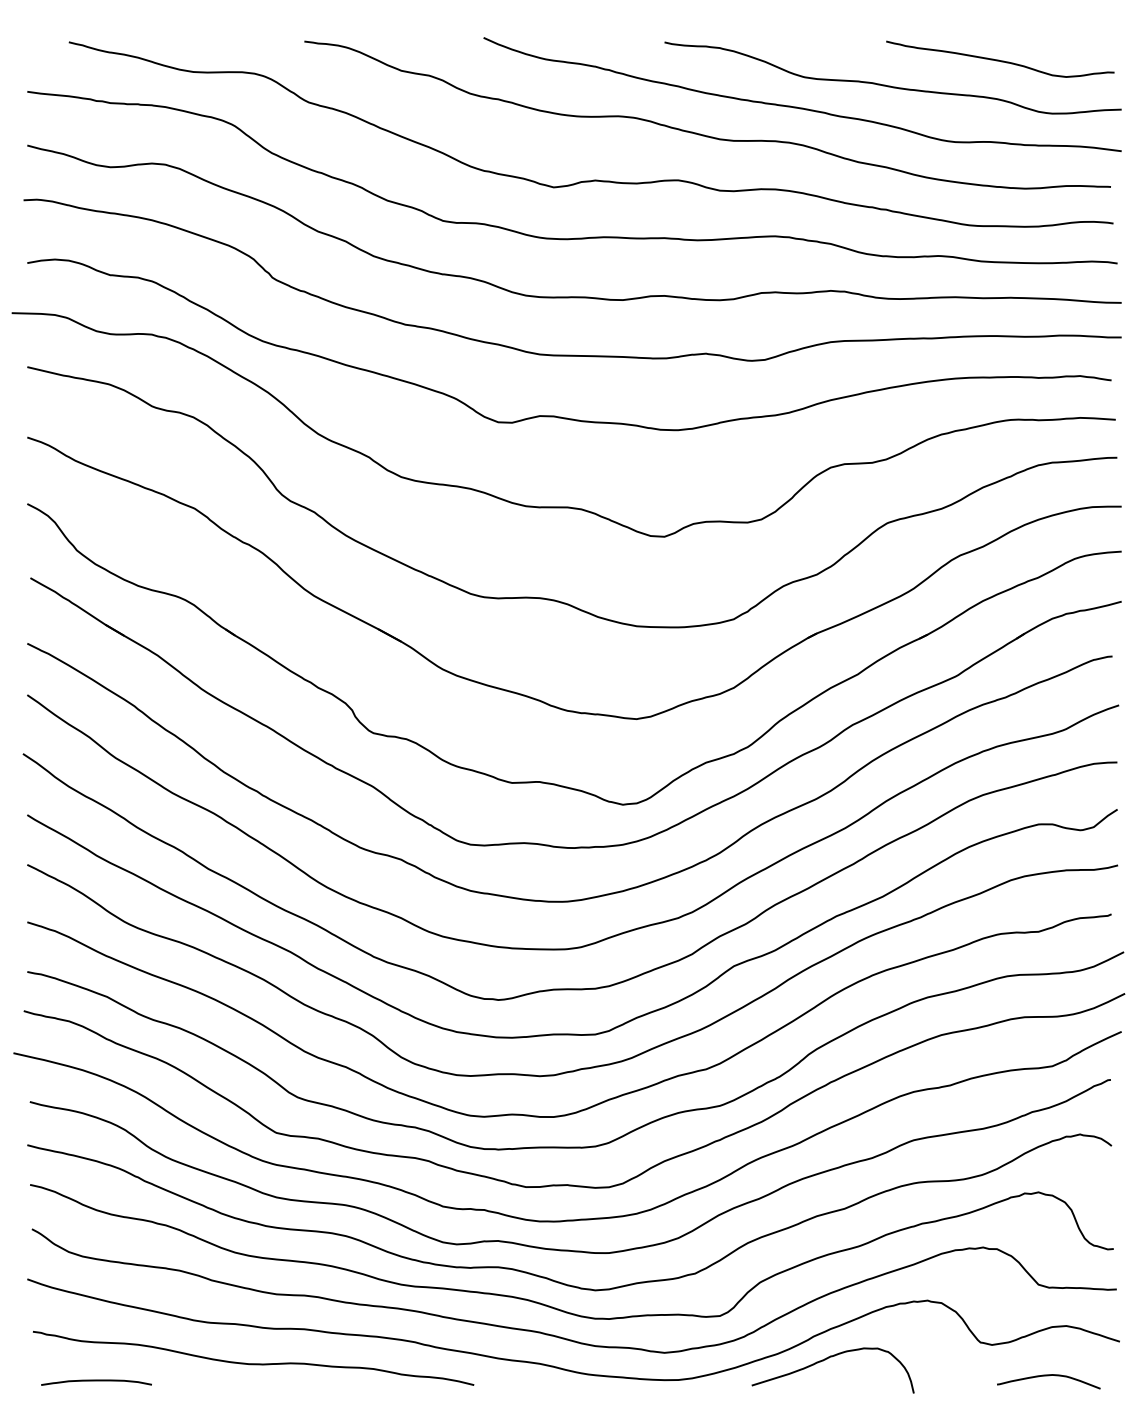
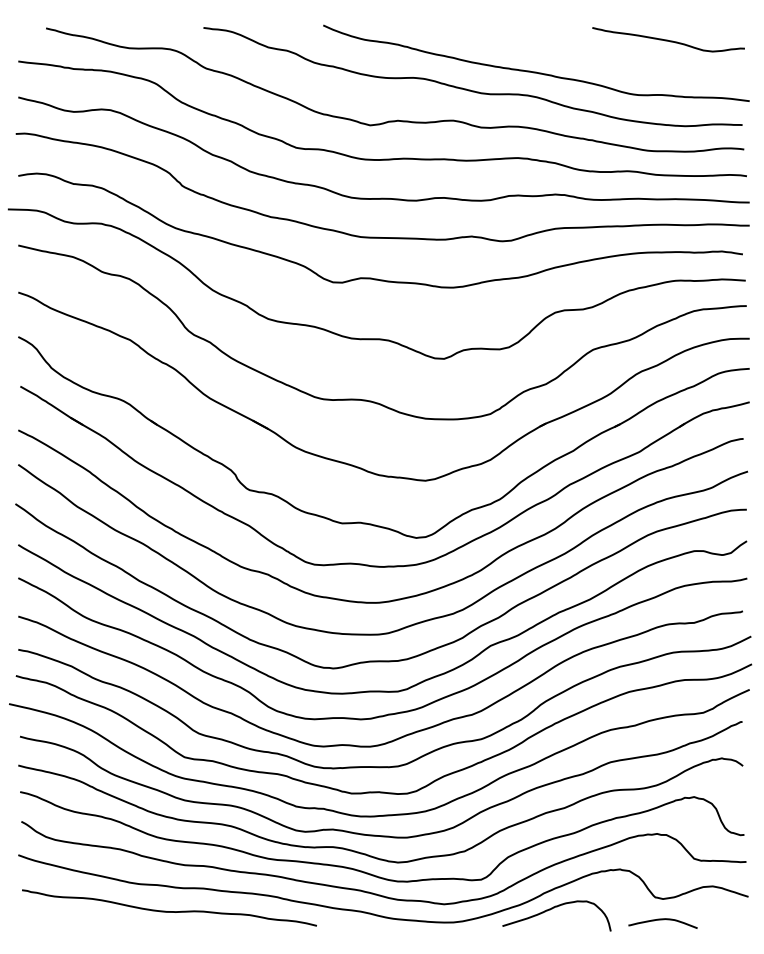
curve: (887, 84) -> (593, 56), removed
curve: (1048, 1377) -> (662, 920), moved
curve: (96, 1381) -> (64, 923), removed

